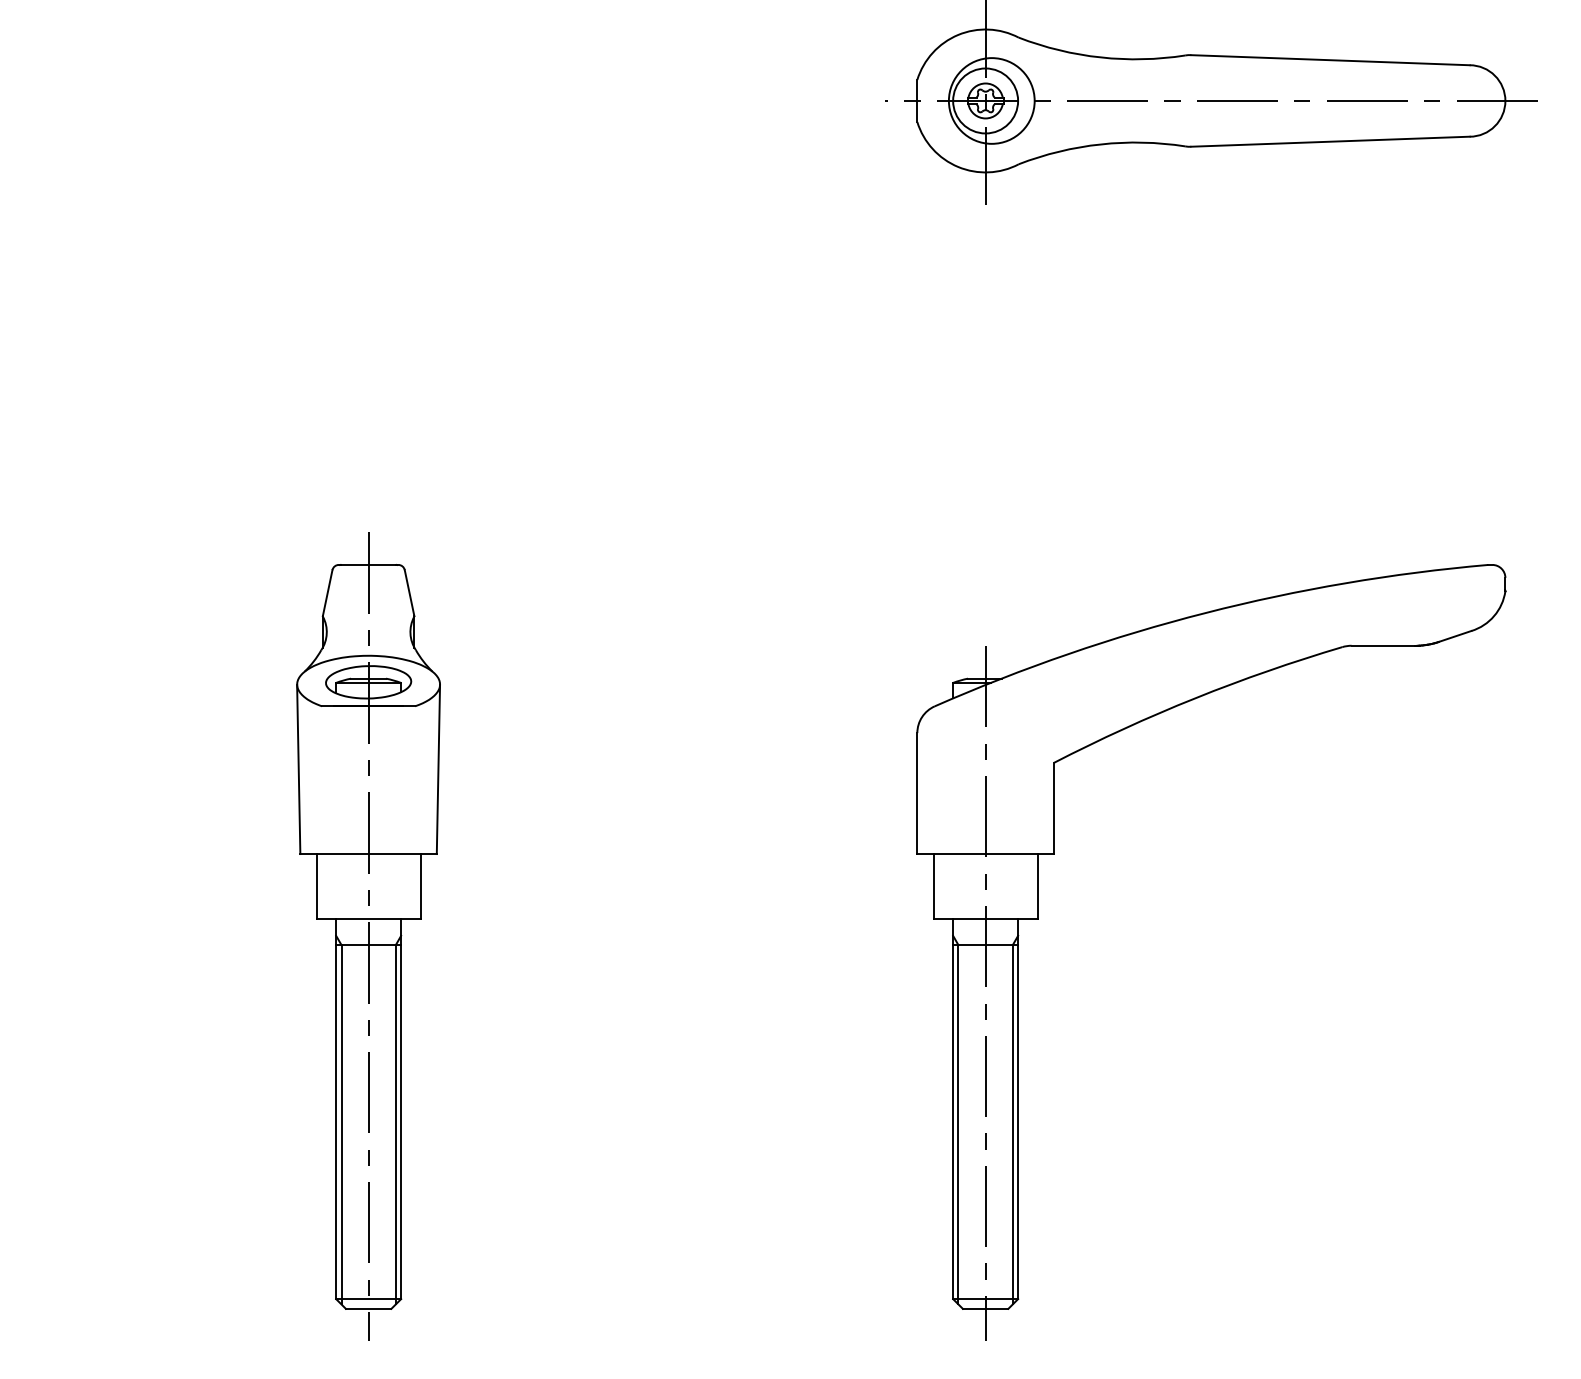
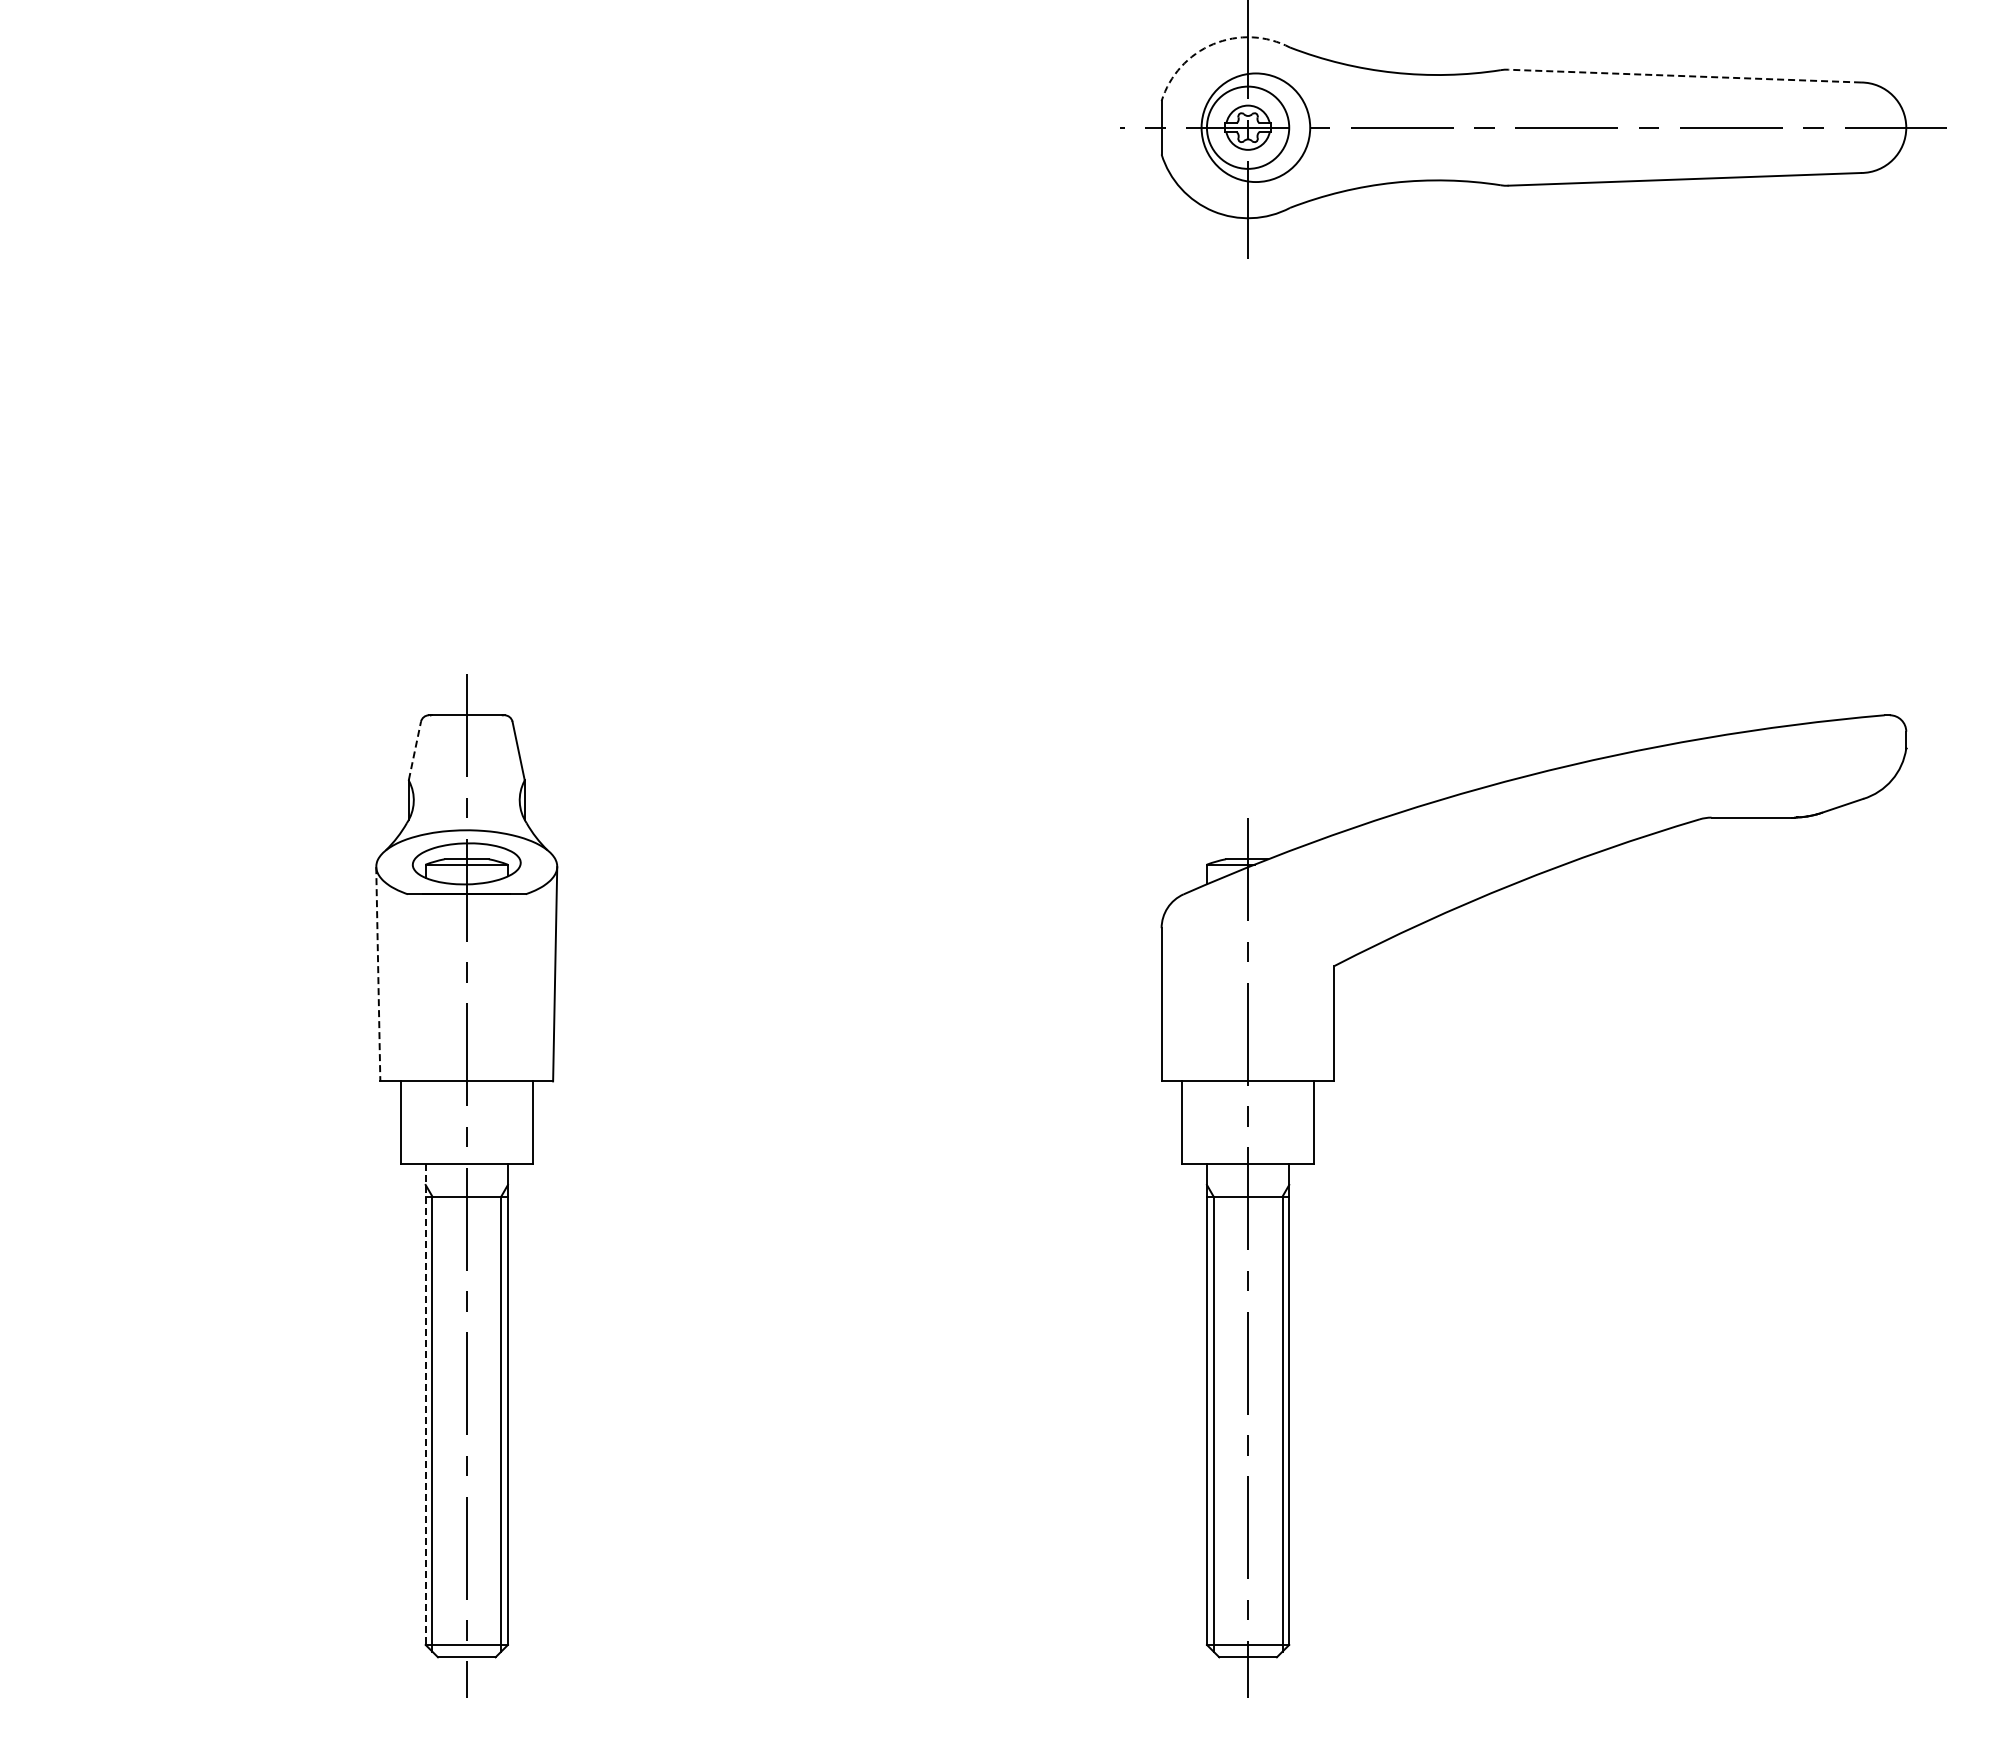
arc: (958, 35) -> (1213, 44), solid -> dashed
line: (1330, 60) -> (1684, 76), solid -> dashed
line: (327, 592) -> (414, 750), solid -> dashed
line: (298, 769) -> (378, 974), solid -> dashed
line: (336, 1109) -> (425, 1404), solid -> dashed

